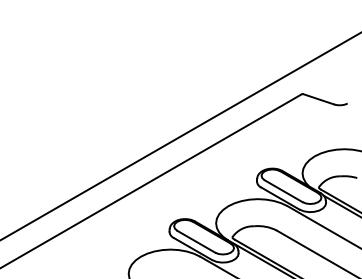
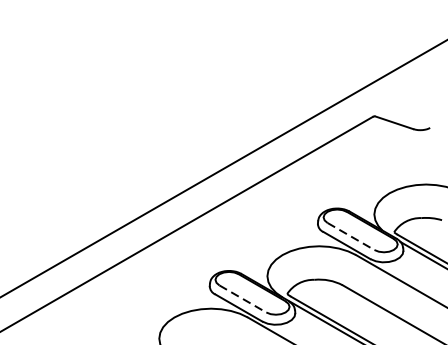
line: (283, 191) -> (350, 236), solid -> dashed
line: (196, 241) -> (243, 298), solid -> dashed

